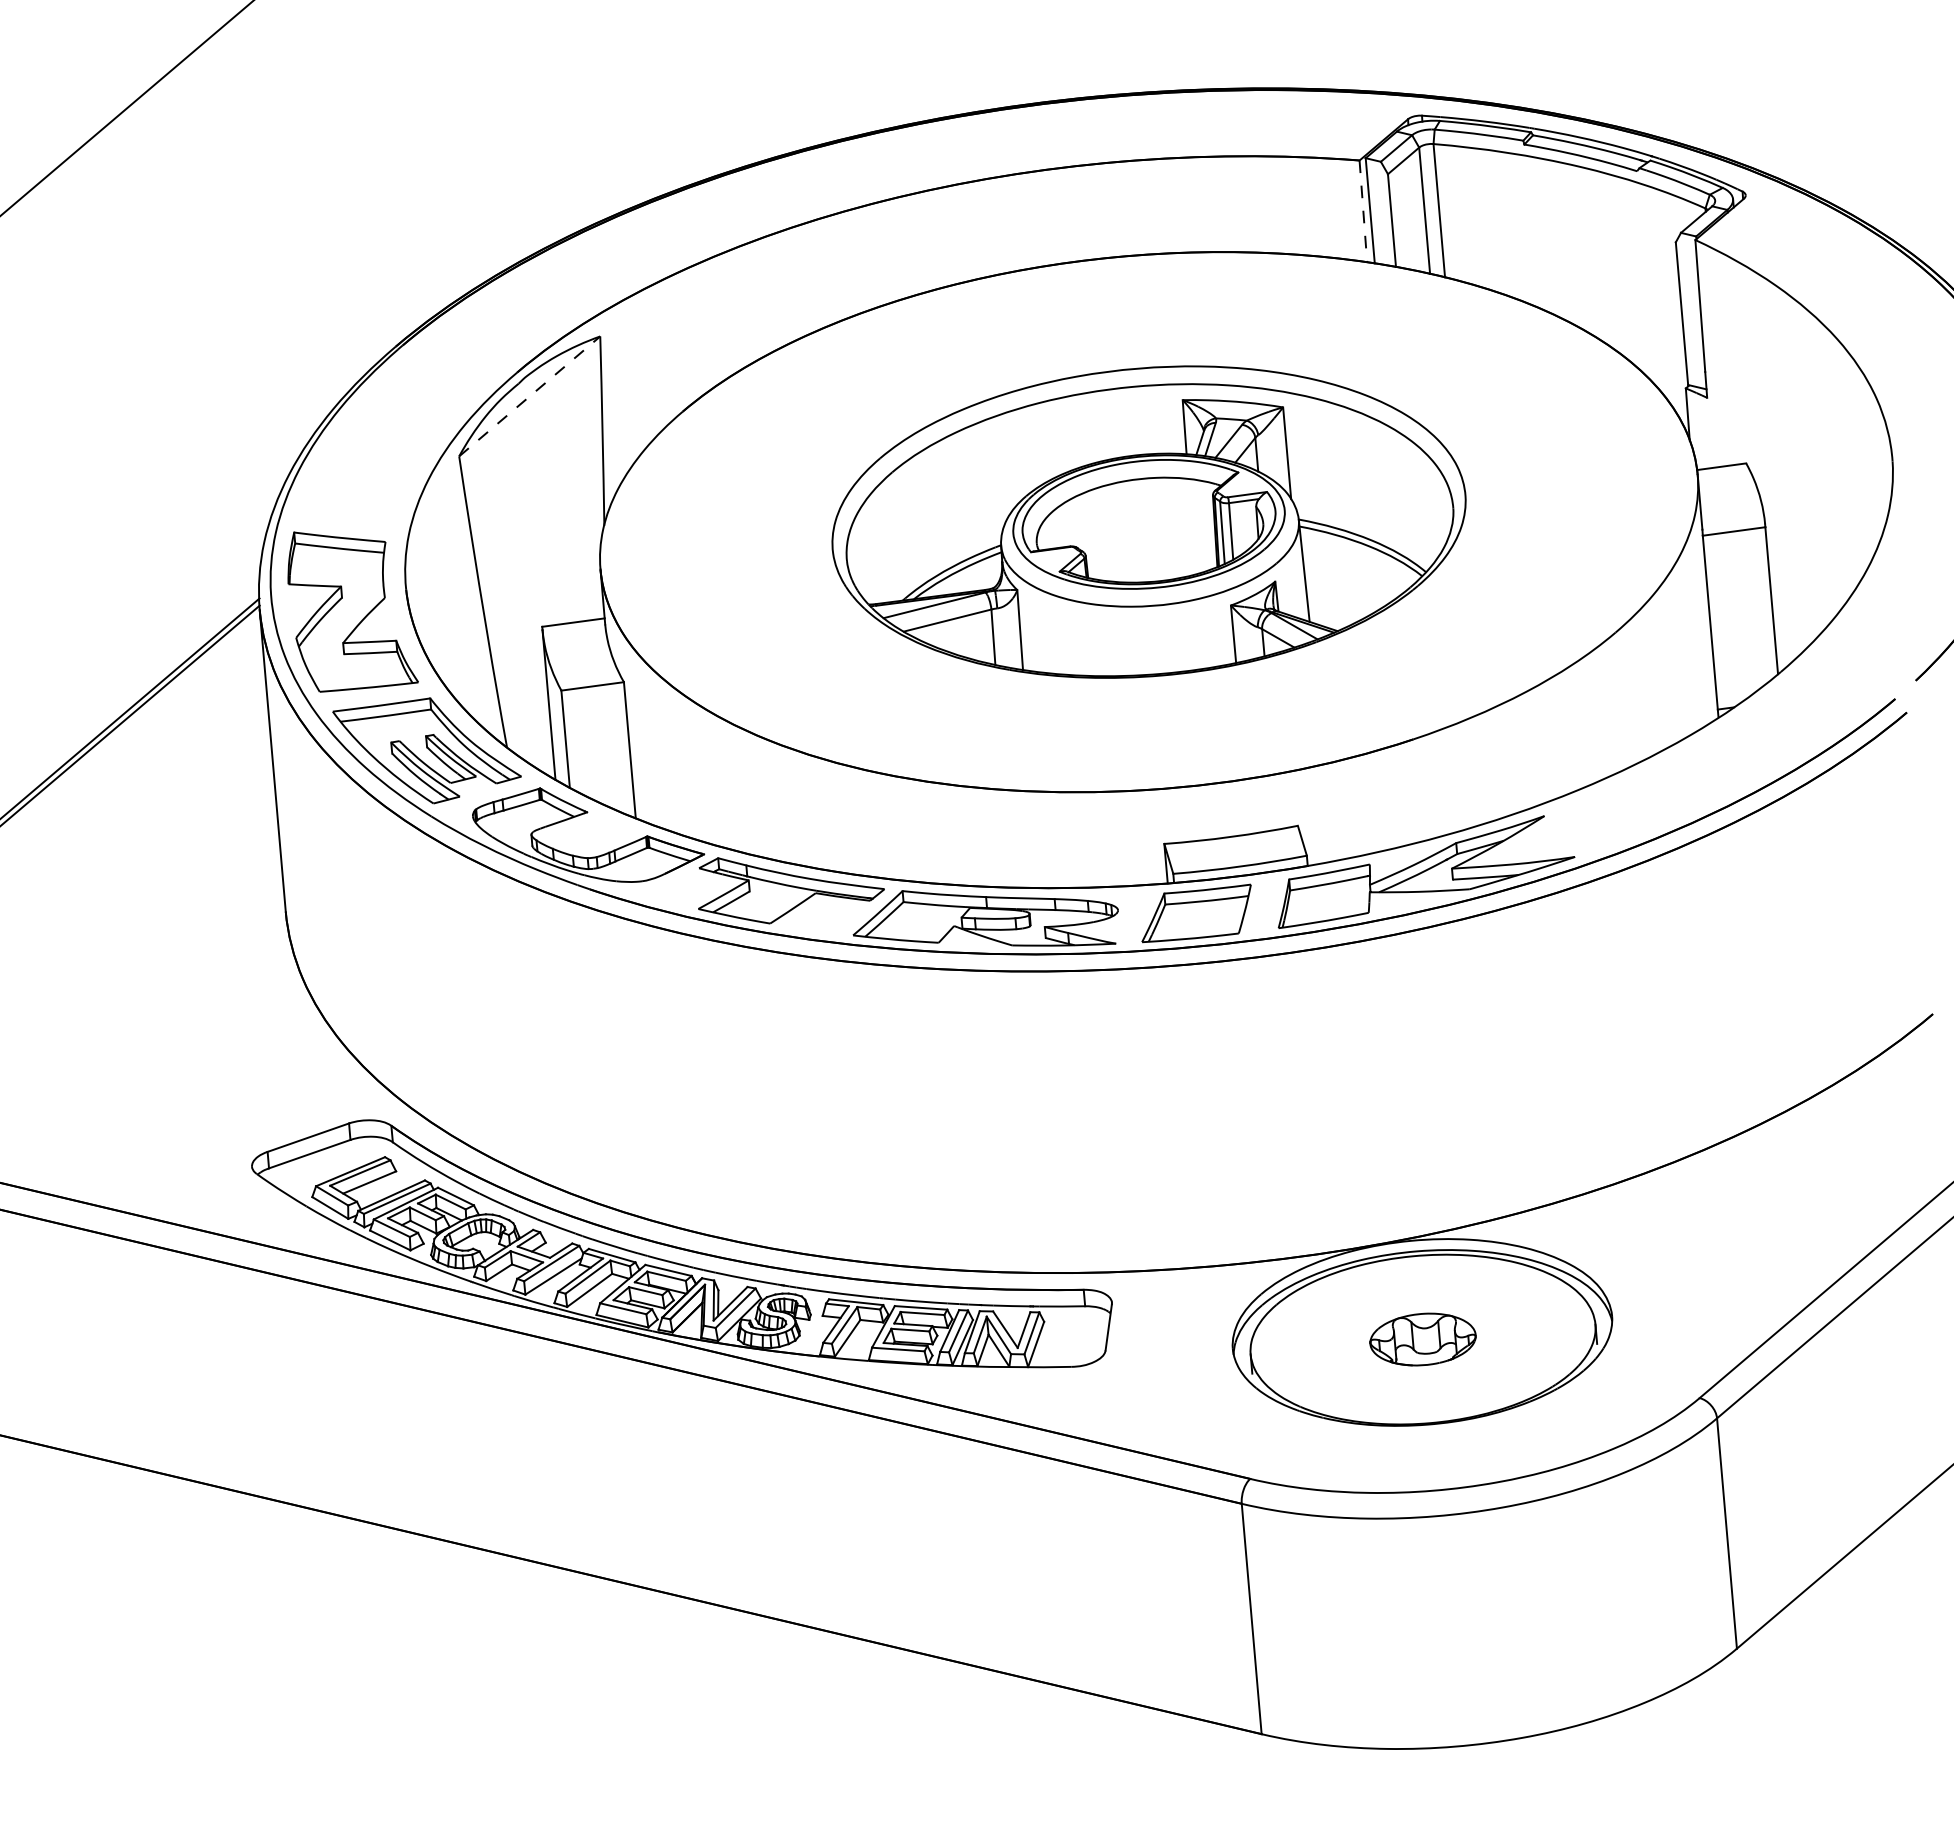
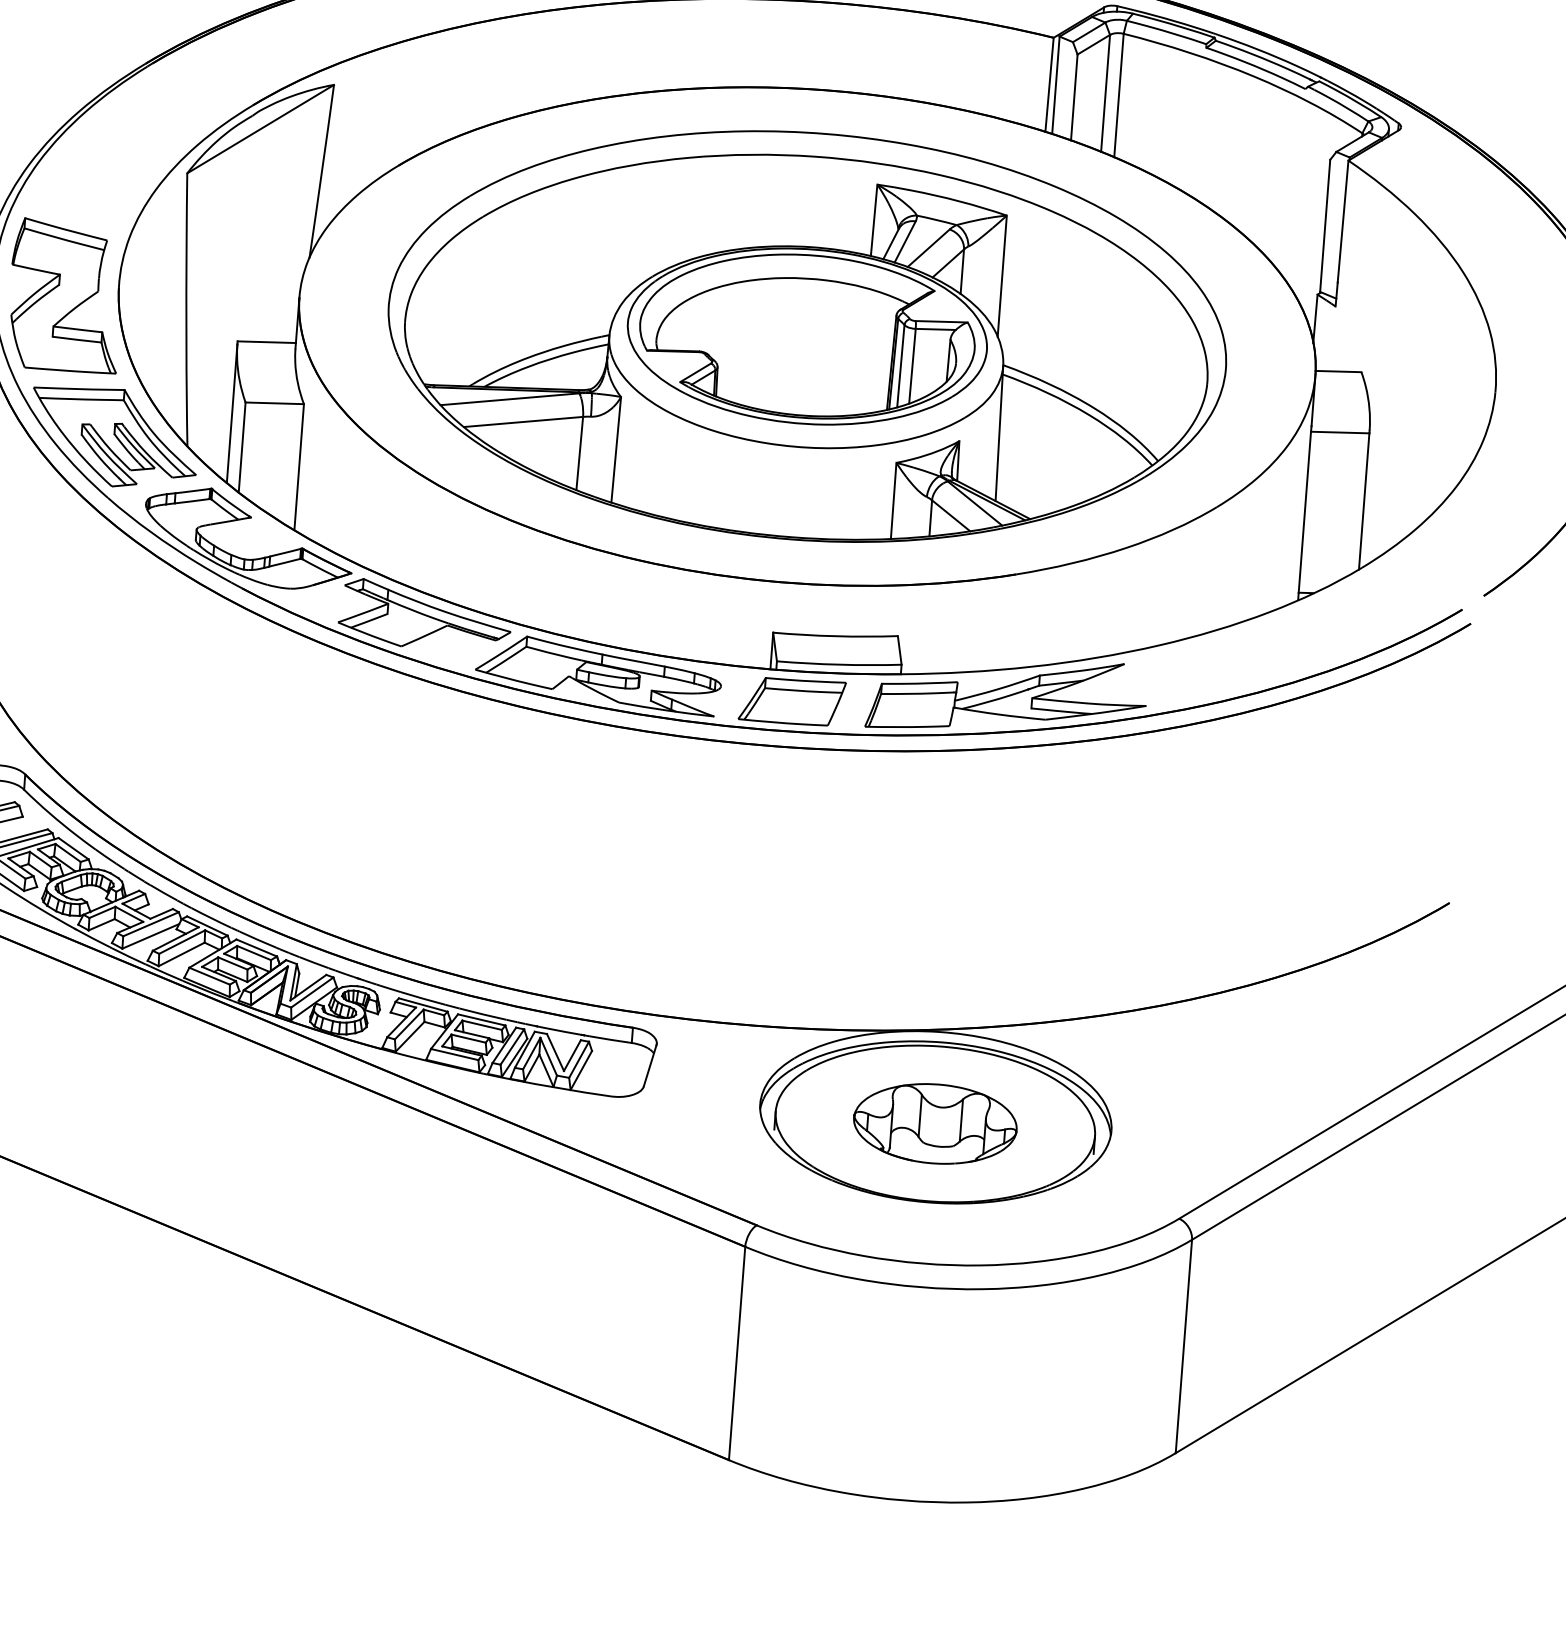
line: (1363, 211) -> (1049, 84), dashed -> solid
line: (529, 396) -> (260, 129), dashed -> solid
part: (1148, 521) -> (806, 335), size x1.43
part: (1422, 1339) -> (934, 1123), size x1.67

